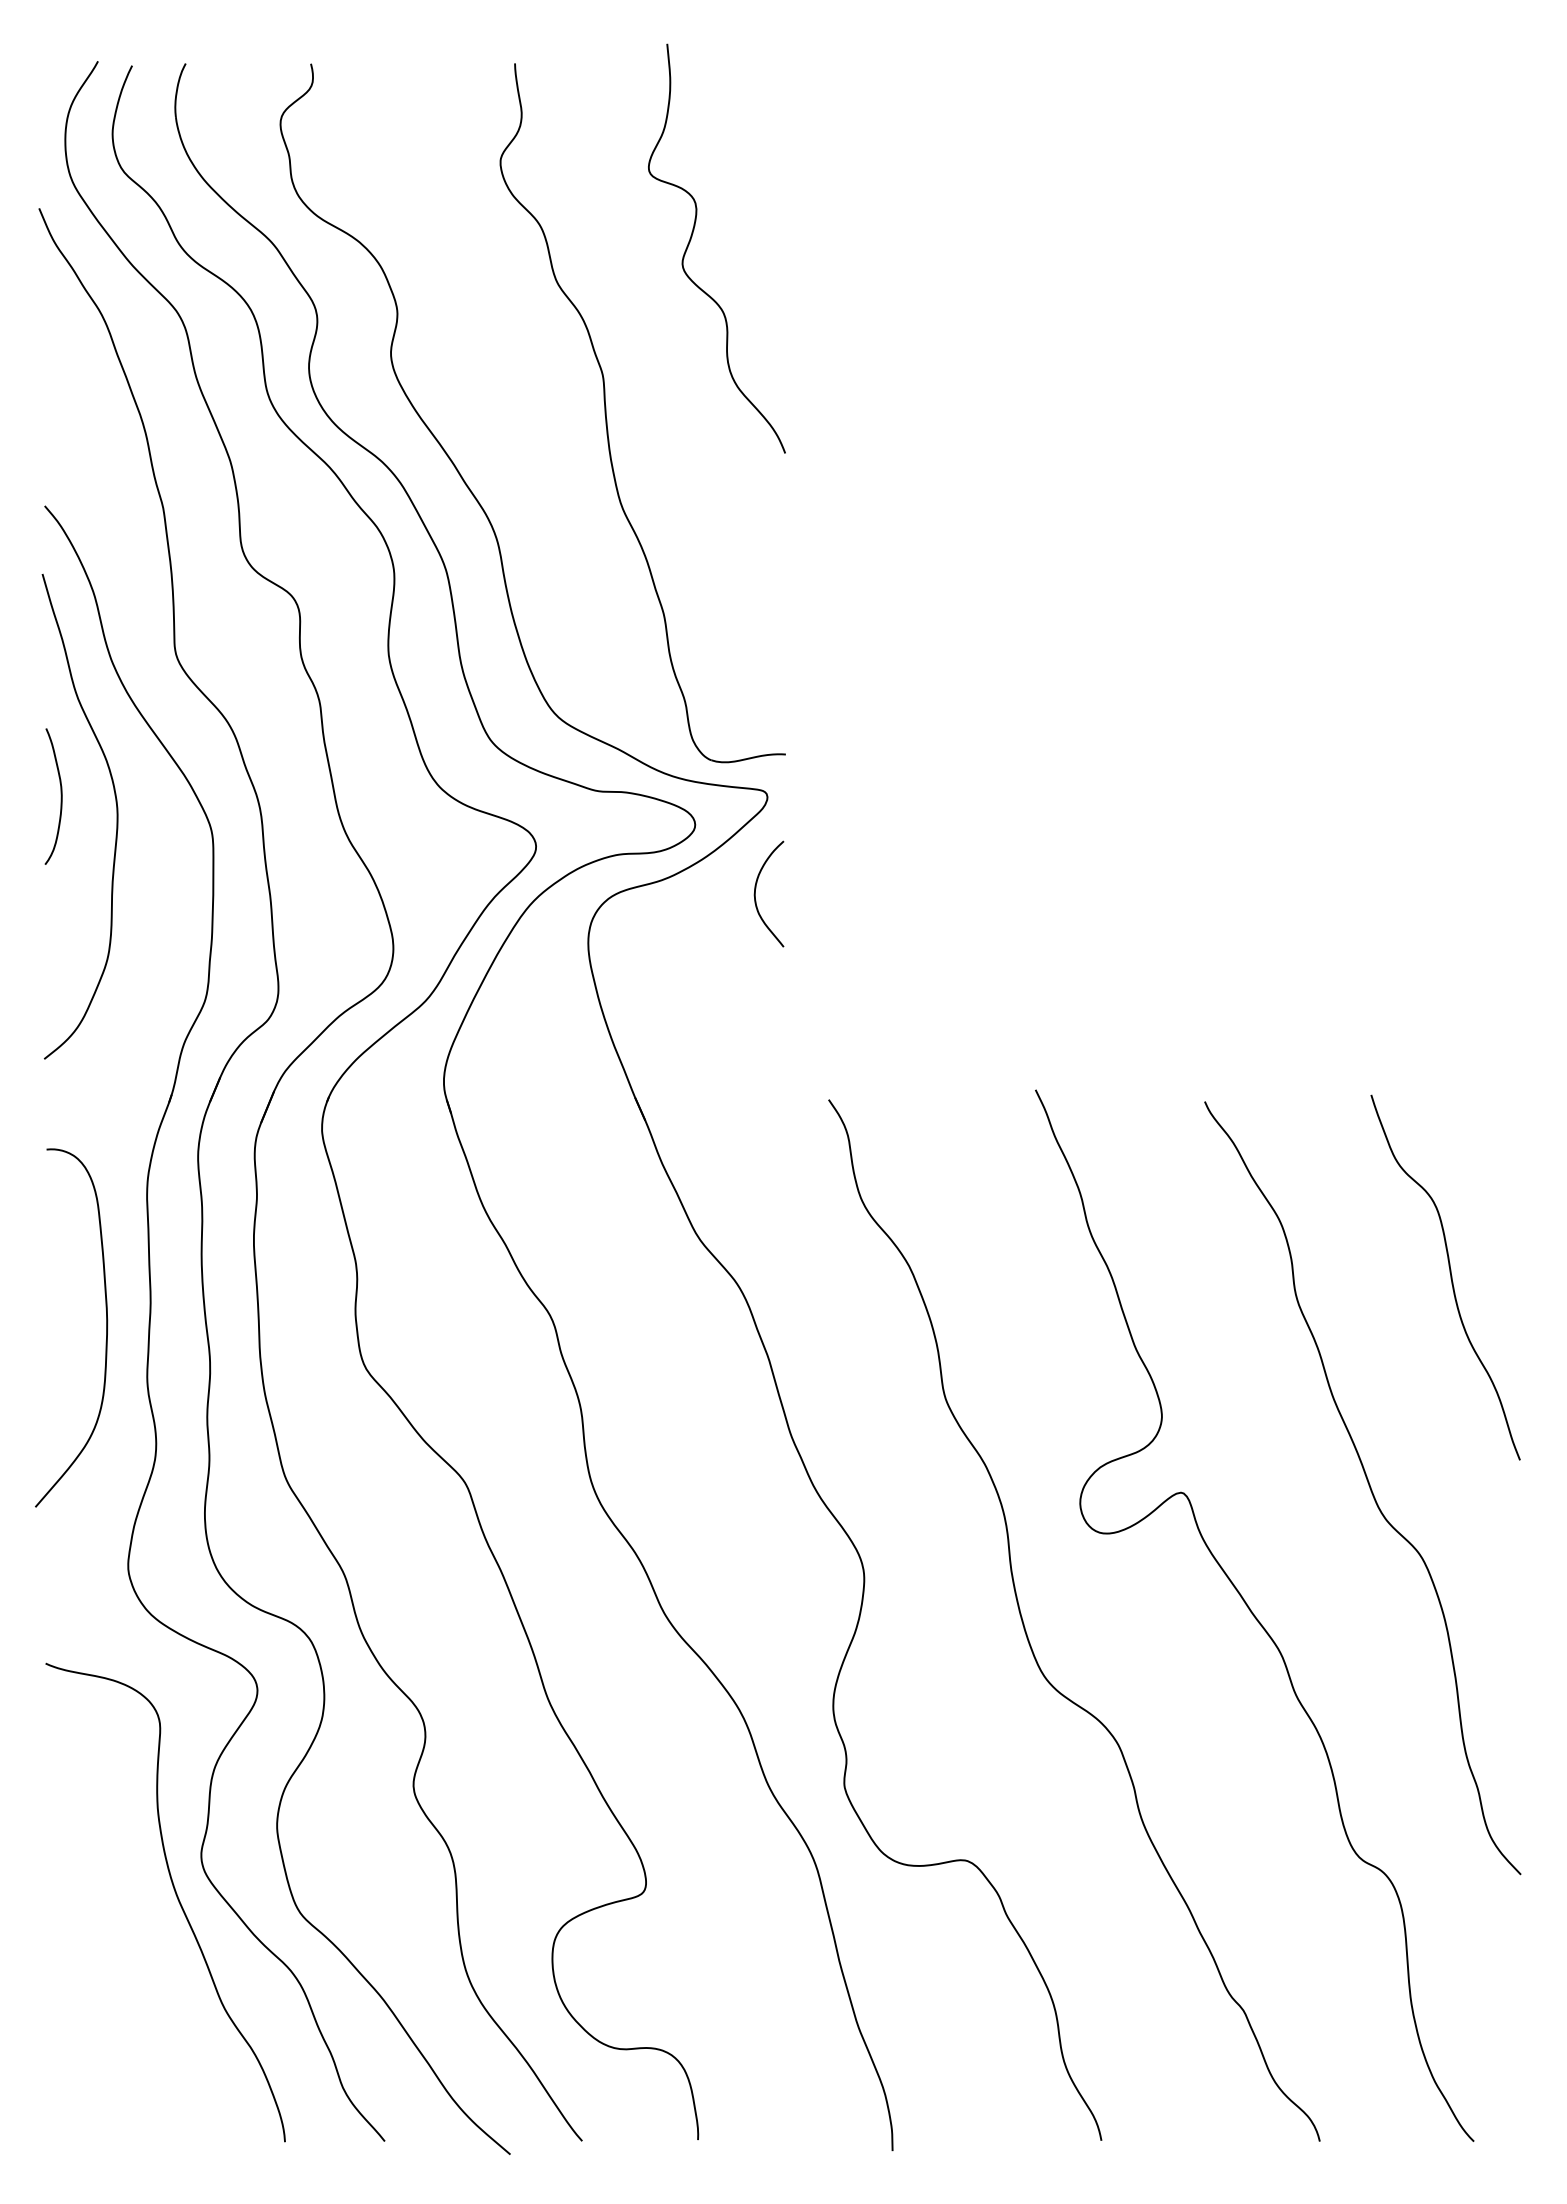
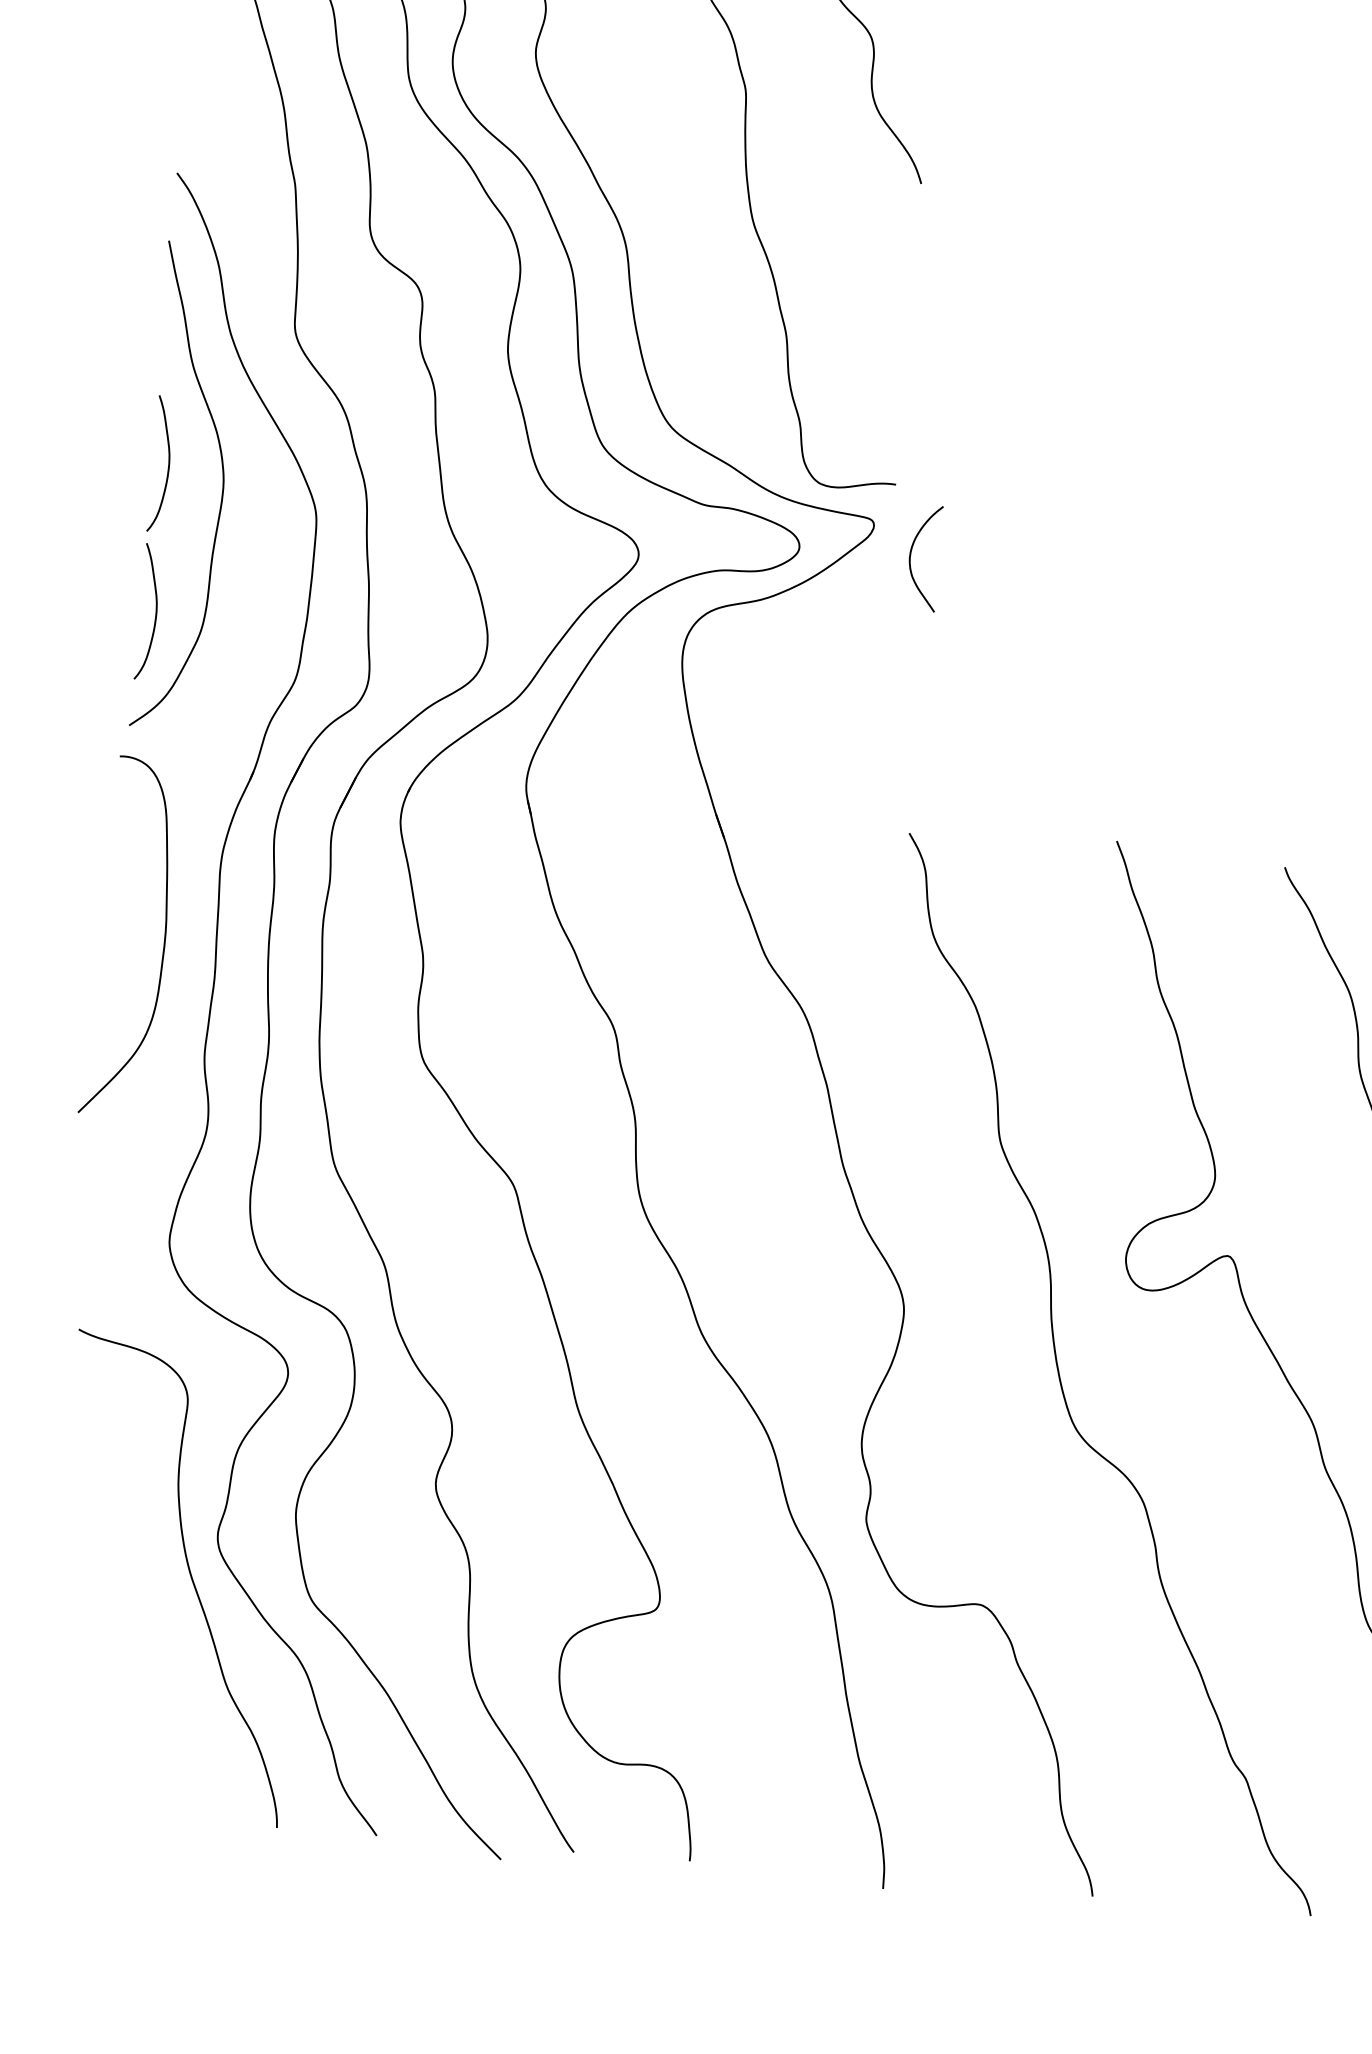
curve: (756, 888) -> (912, 551), moved
curve: (60, 944) -> (155, 612), added
curve: (106, 1327) -> (164, 939), moved

